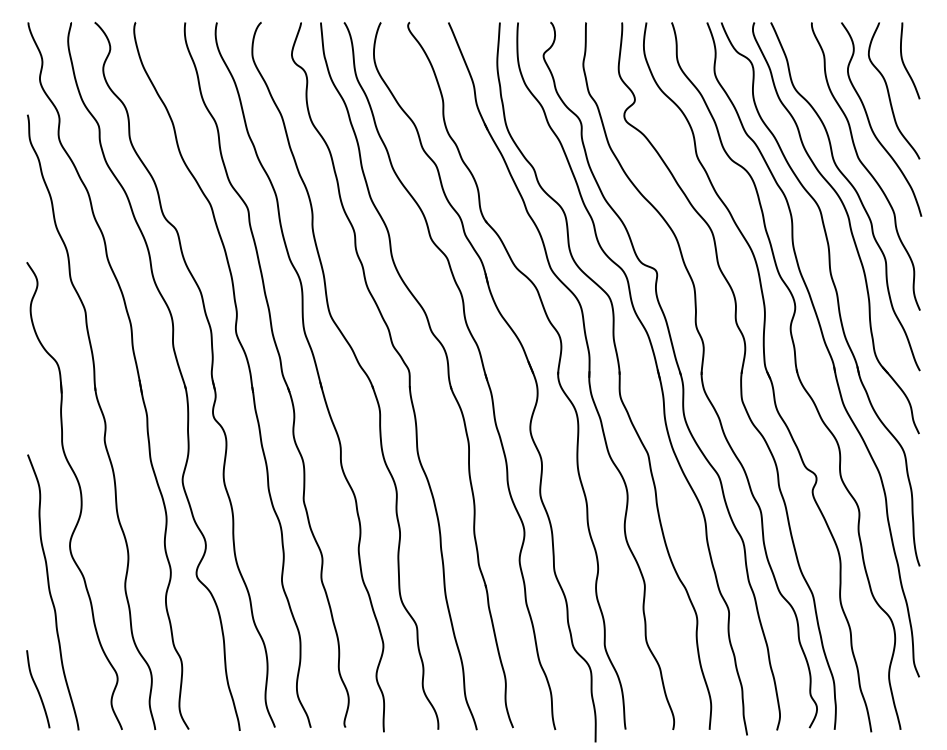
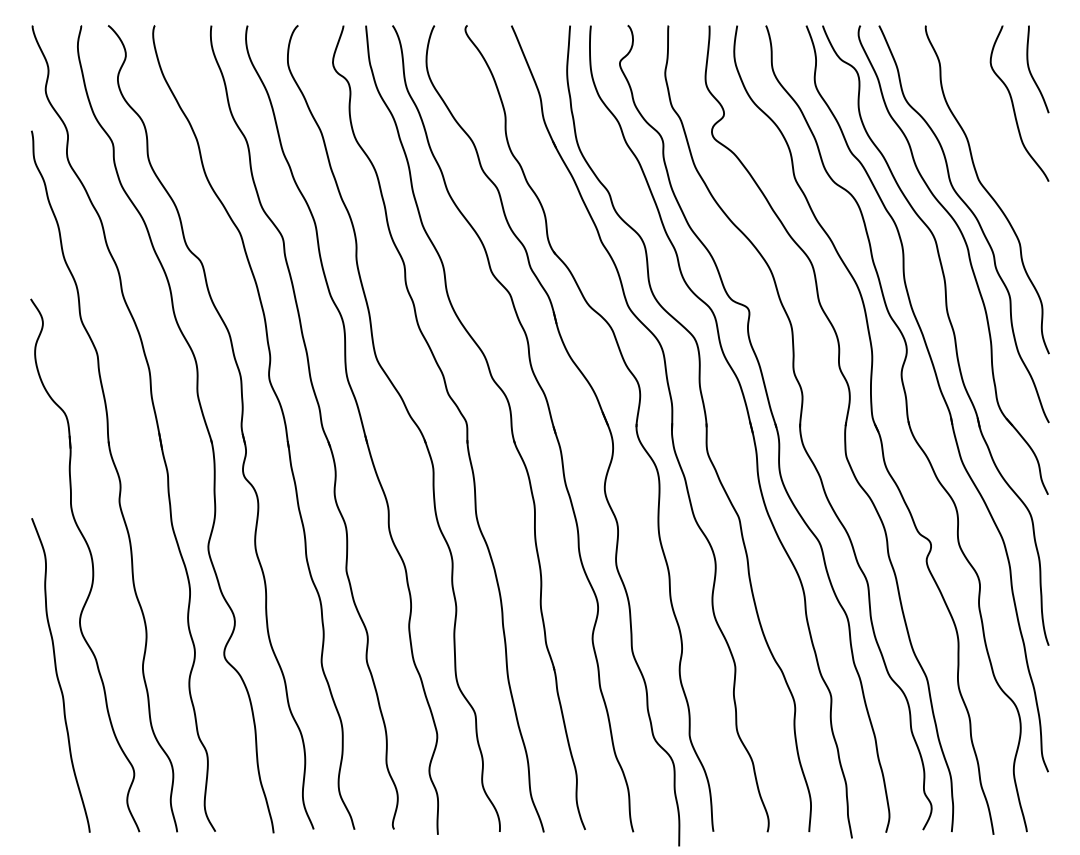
curve: (870, 122) -> (992, 139), removed
curve: (38, 689) -> (43, 785), removed

